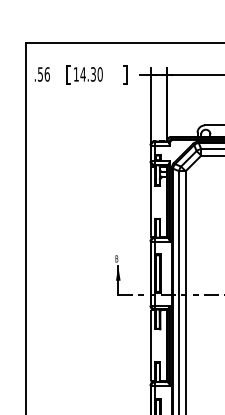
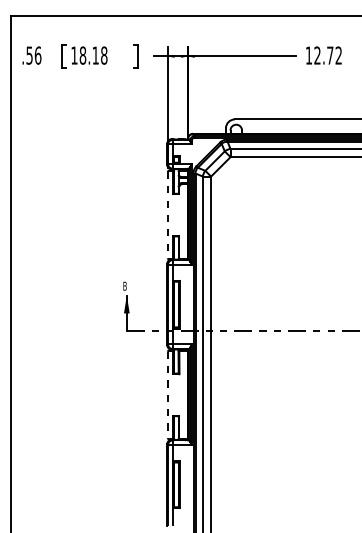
text: (91, 74) -> (93, 55), 14.30 -> 18.18
line: (150, 202) -> (167, 215), solid -> dashed
line: (150, 346) -> (167, 395), solid -> dashed

